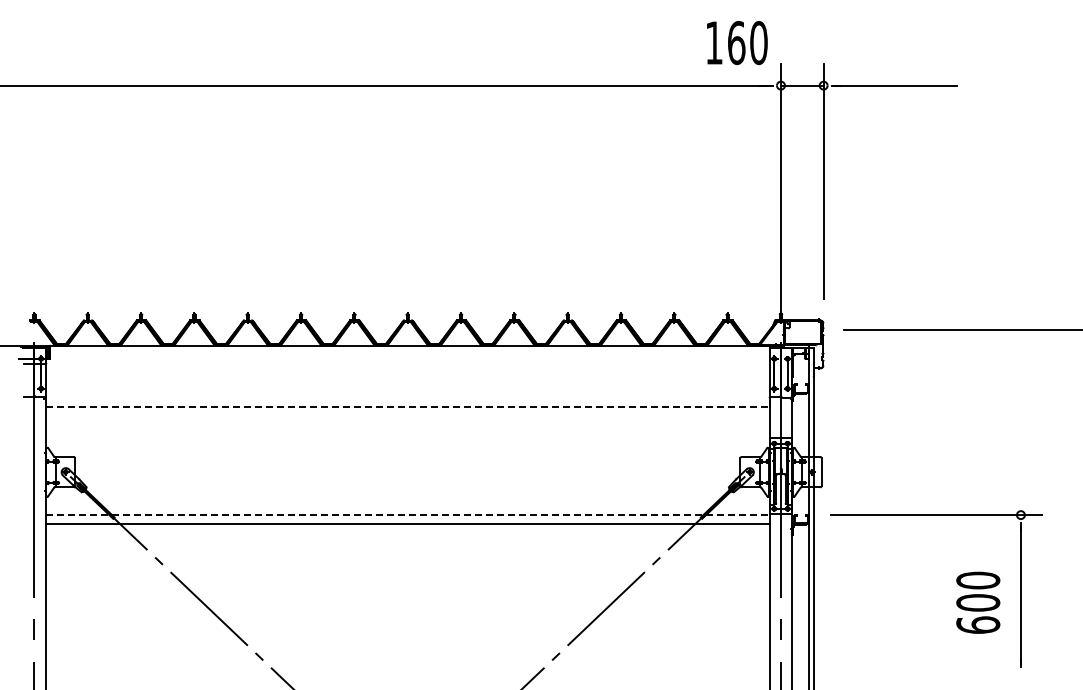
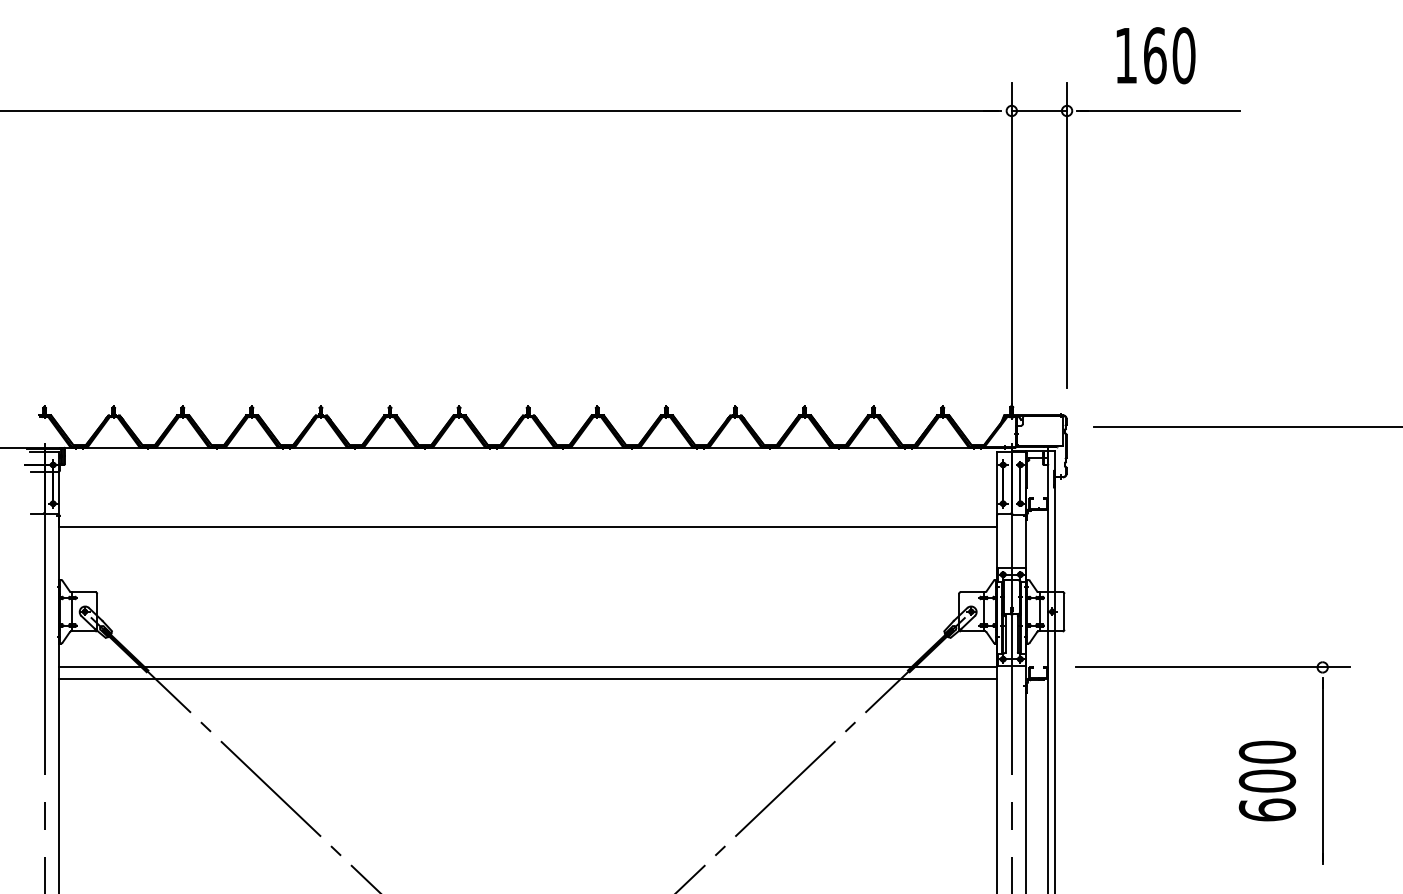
text: (737, 43) -> (1156, 56), moved
line: (407, 406) -> (527, 526), dashed -> solid
line: (407, 515) -> (527, 667), dashed -> solid

